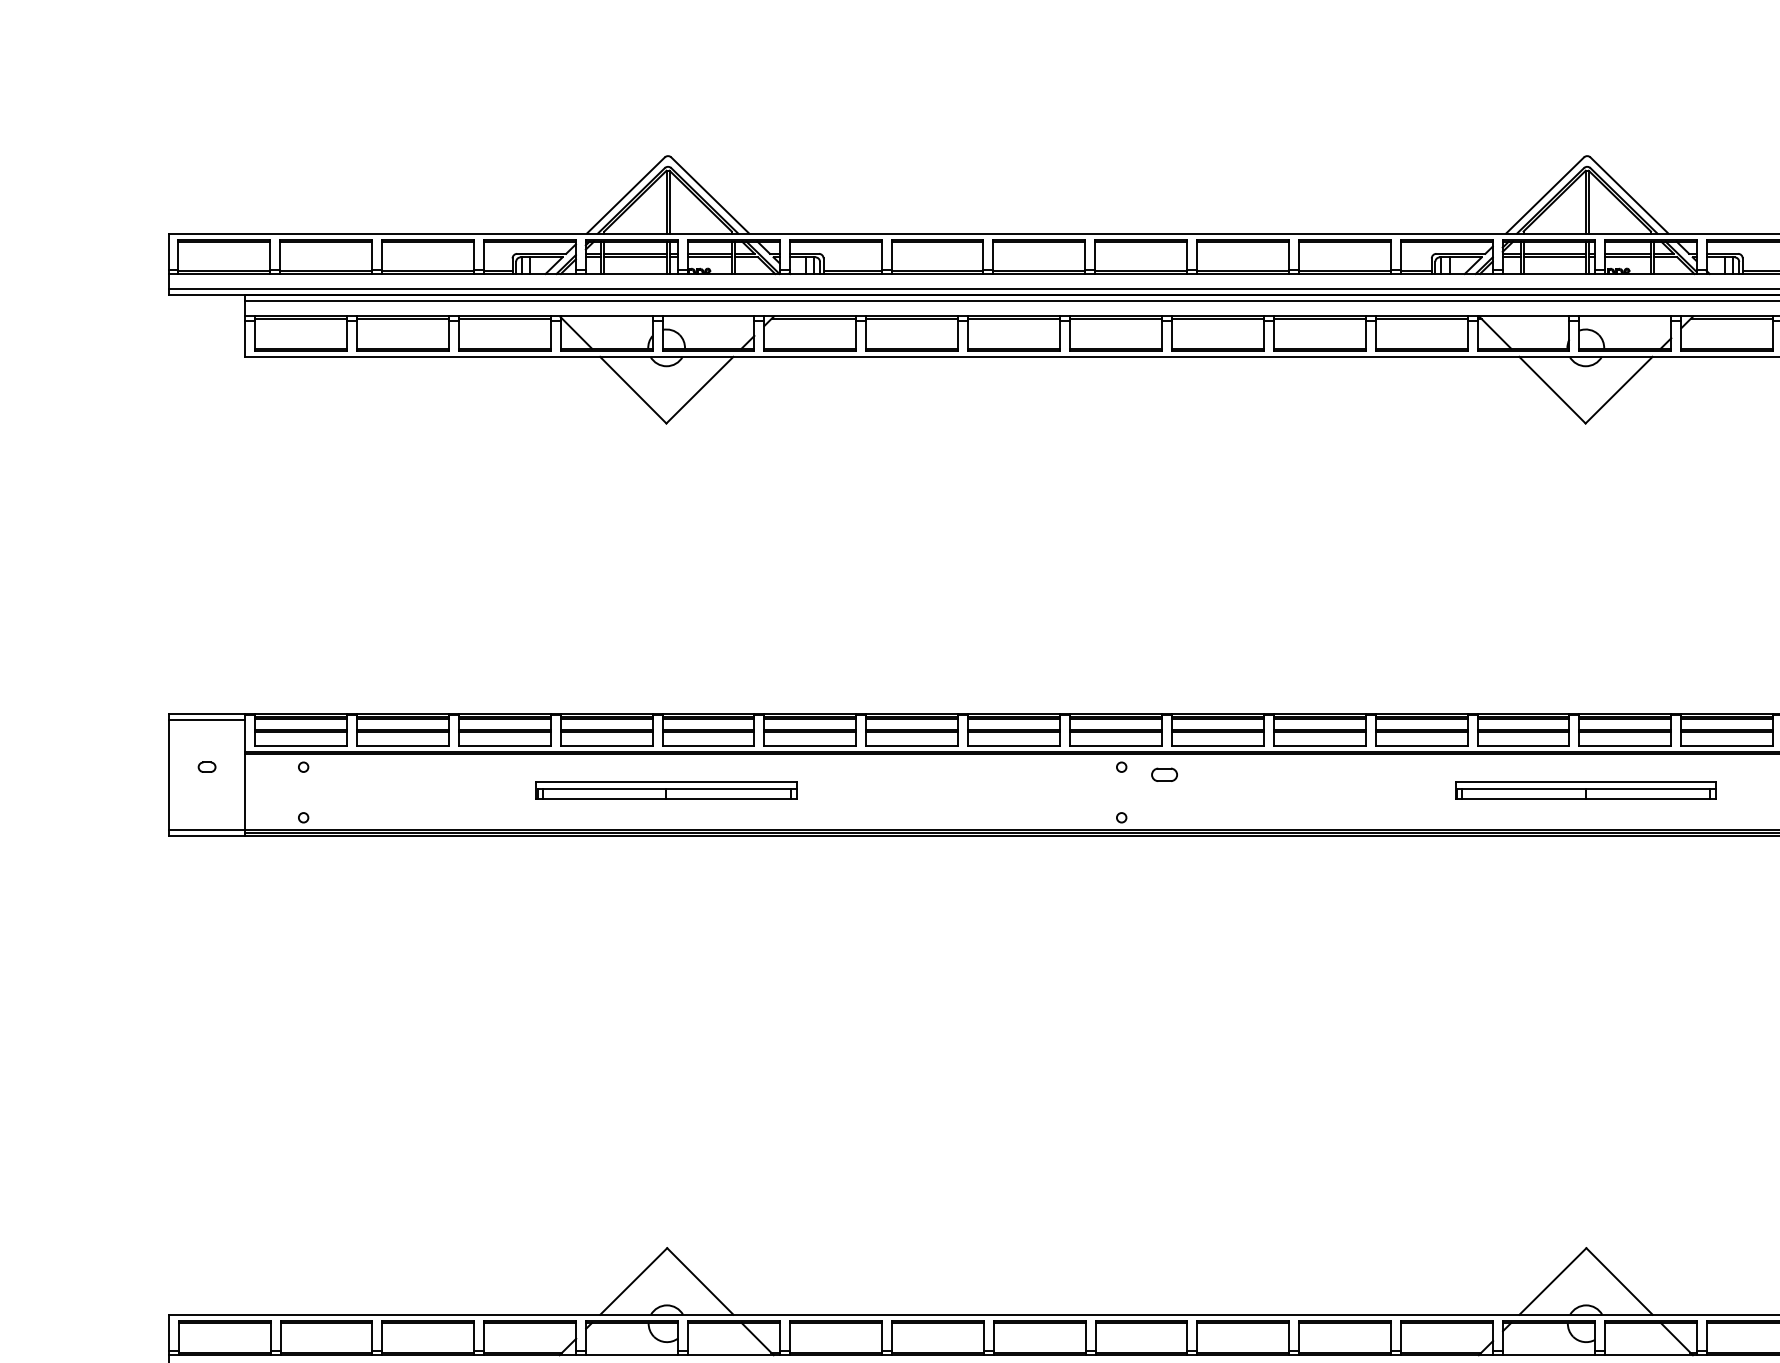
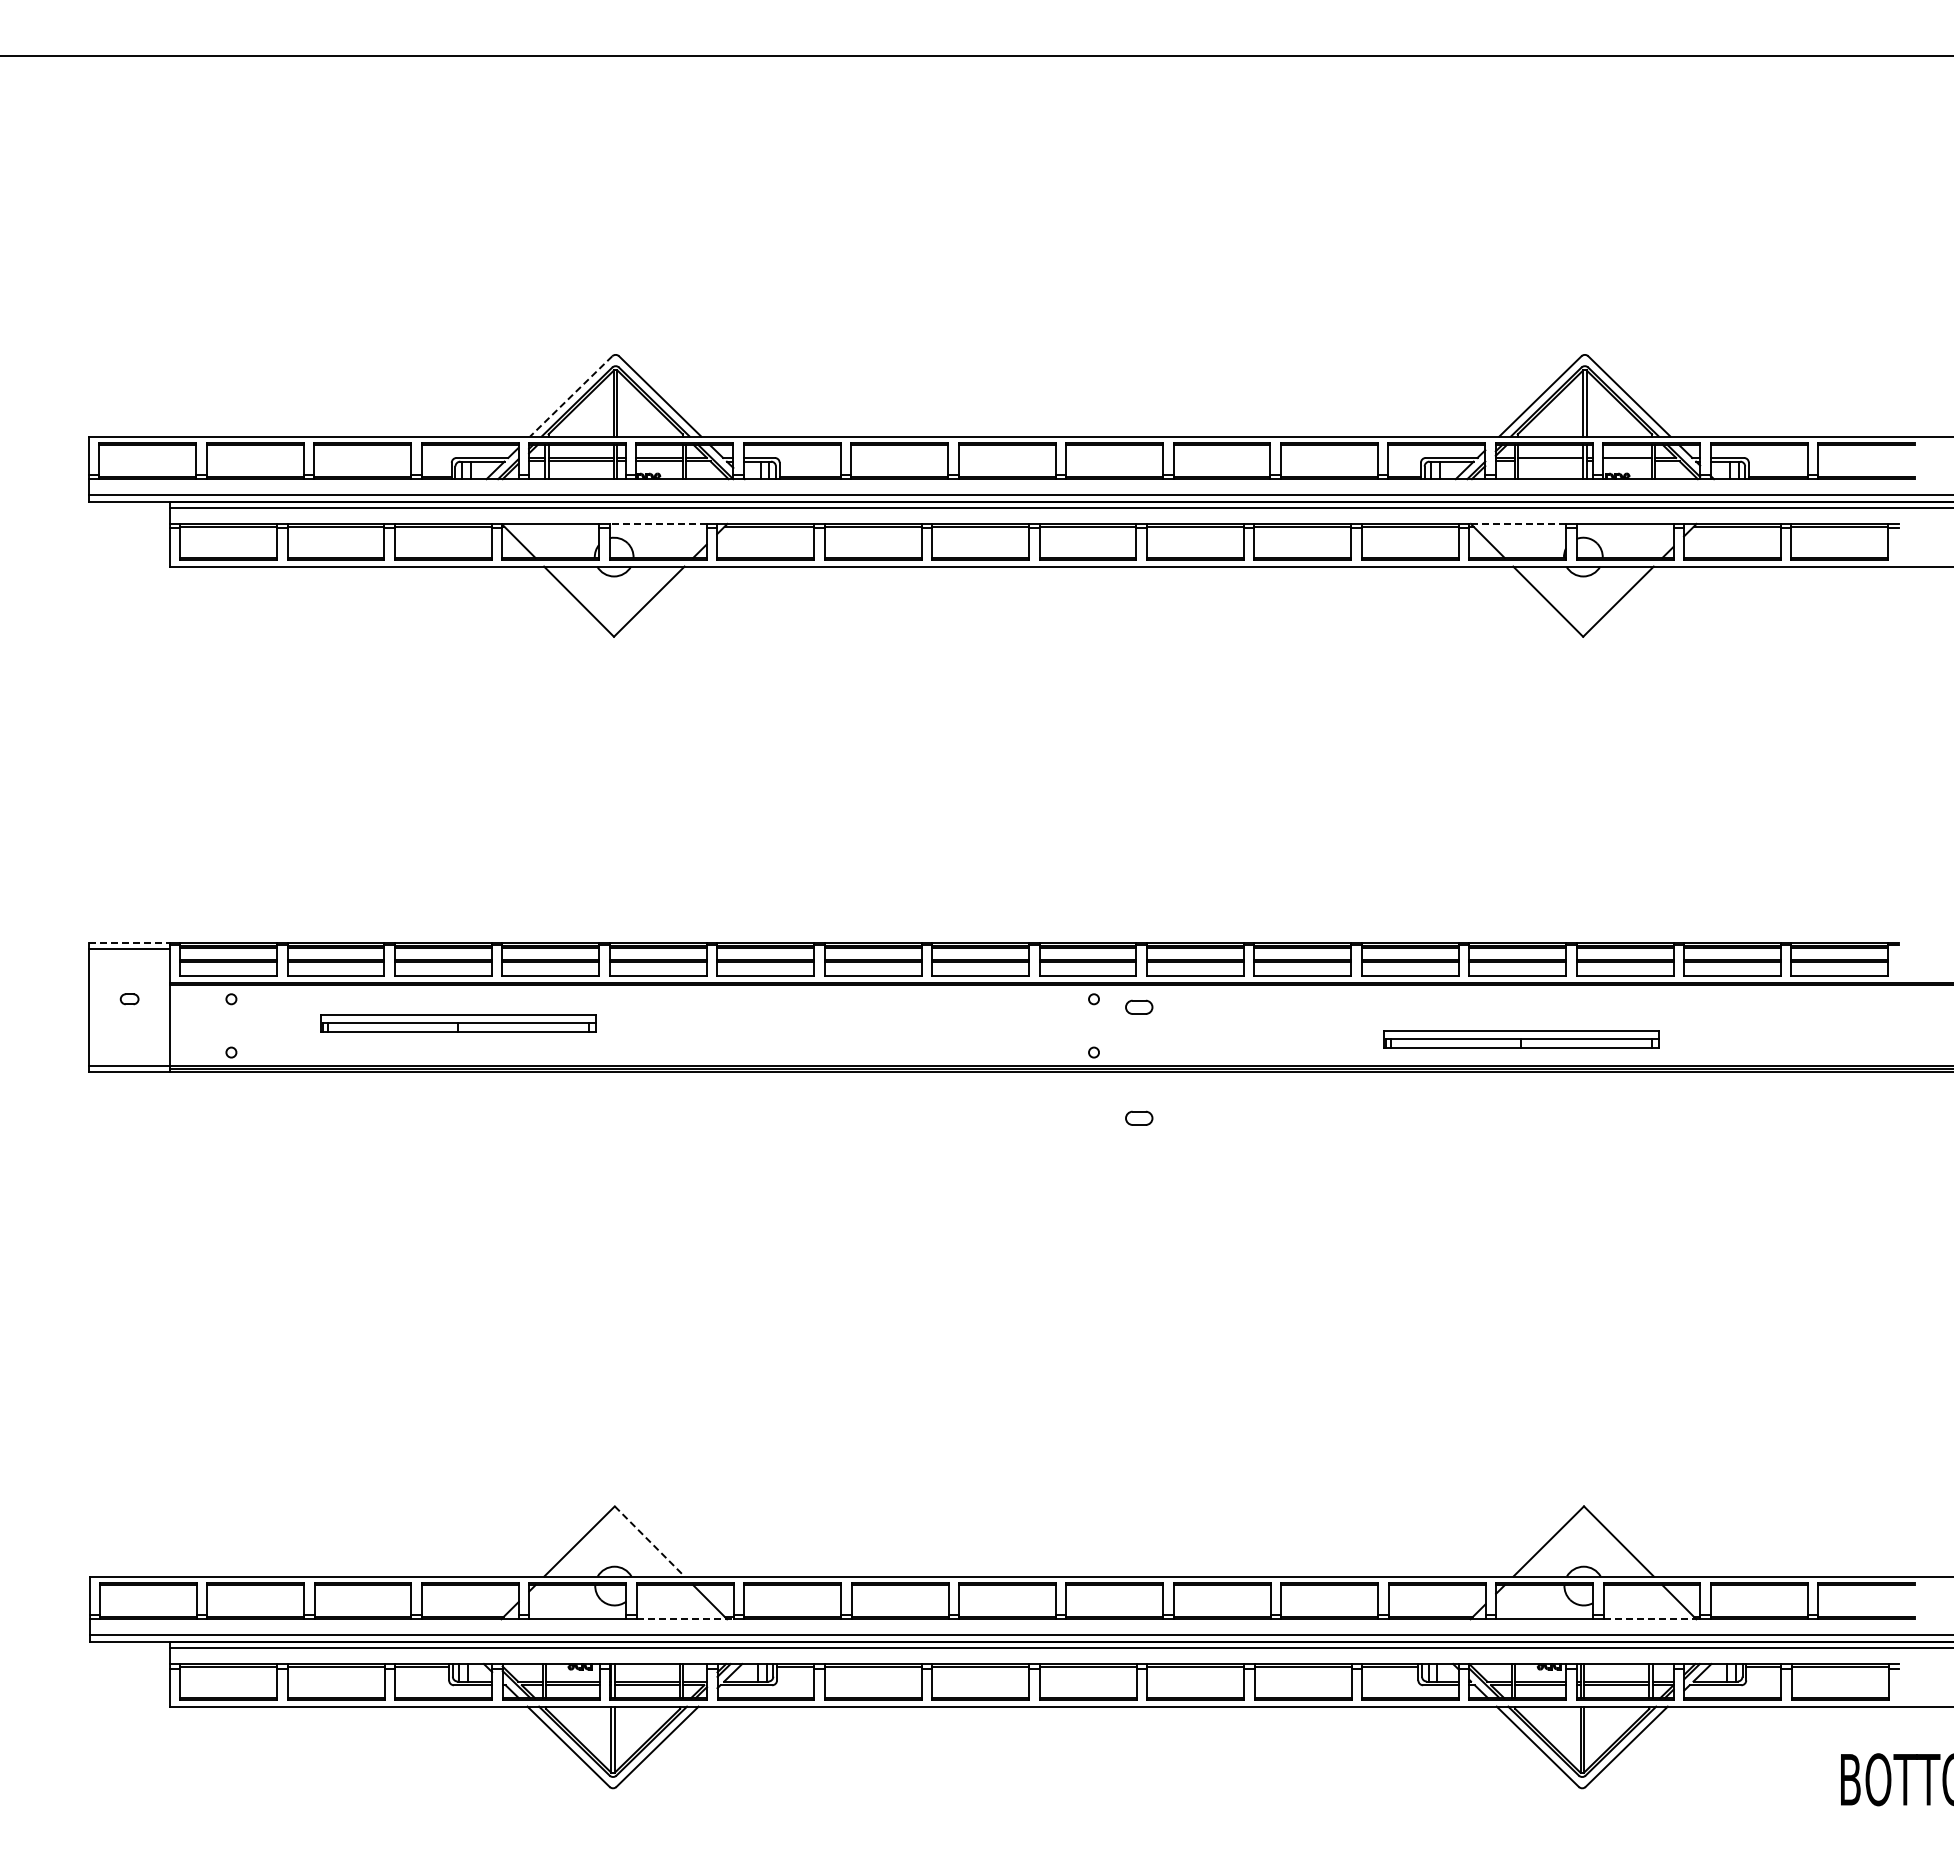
line: (625, 195) -> (570, 396), solid -> dashed
line: (1554, 257) -> (1550, 461), removed
line: (1627, 257) -> (1627, 461), removed
line: (707, 316) -> (657, 523), solid -> dashed
line: (1523, 316) -> (1517, 523), solid -> dashed
line: (207, 713) -> (130, 942), solid -> dashed
part: (666, 790) -> (458, 1023), moved
part: (1585, 790) -> (1521, 1039), moved
part: (1164, 879) -> (1139, 1117), added
line: (700, 1281) -> (649, 1541), solid -> dashed
line: (734, 1355) -> (685, 1619), solid -> dashed
line: (1651, 1355) -> (1652, 1619), solid -> dashed

